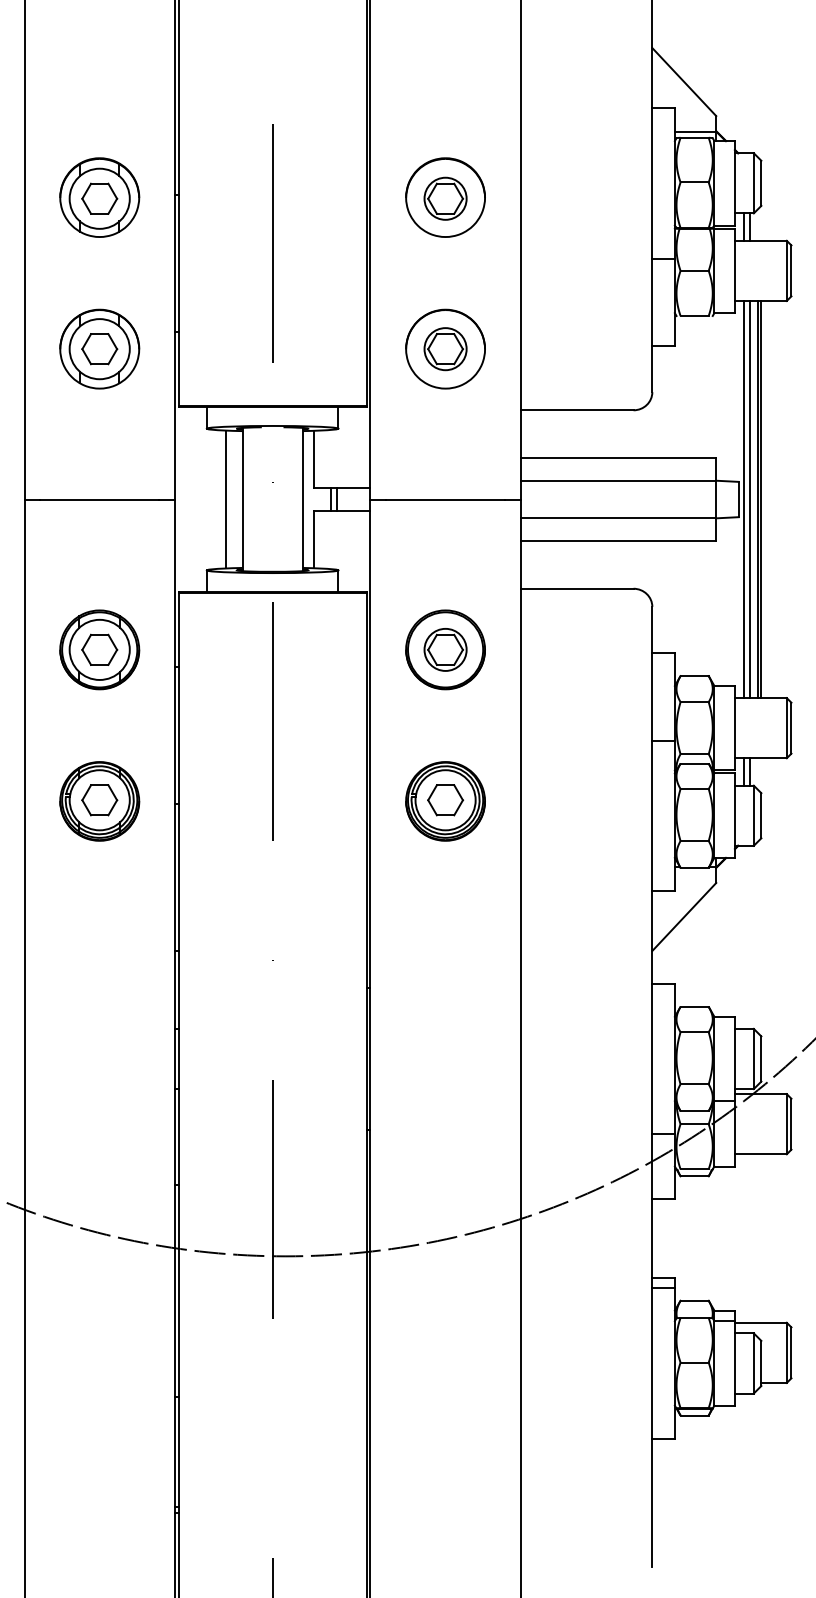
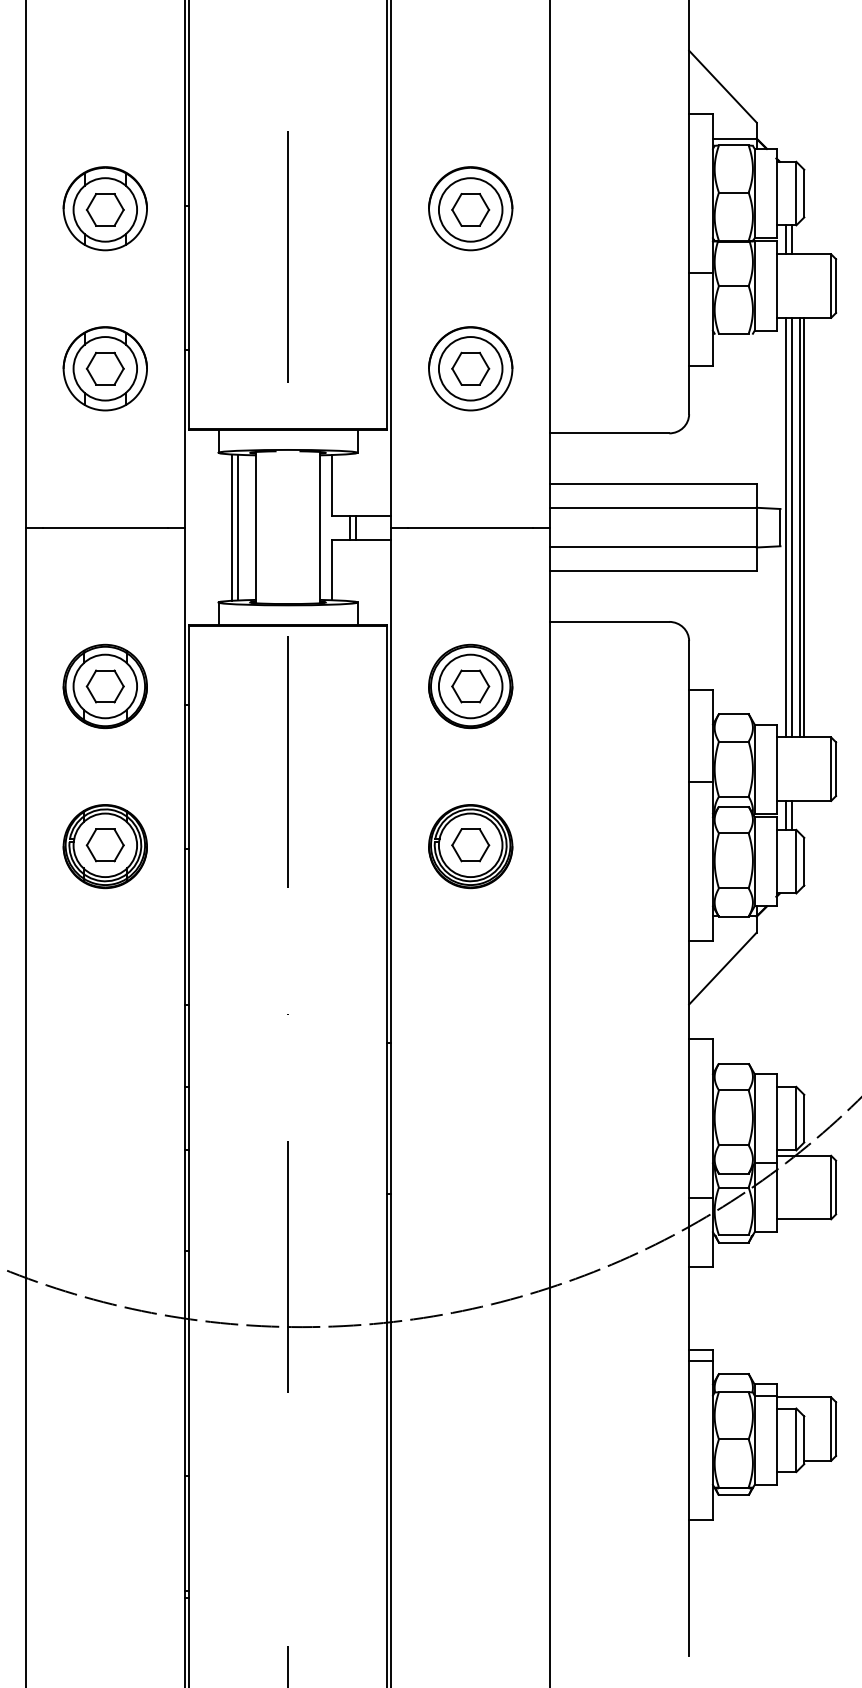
circle: (445, 198) -> (470, 209), size x1.43
circle: (445, 348) -> (470, 368), size x1.43
line: (220, 499) -> (232, 527), added
circle: (445, 649) -> (470, 686), size x1.43

